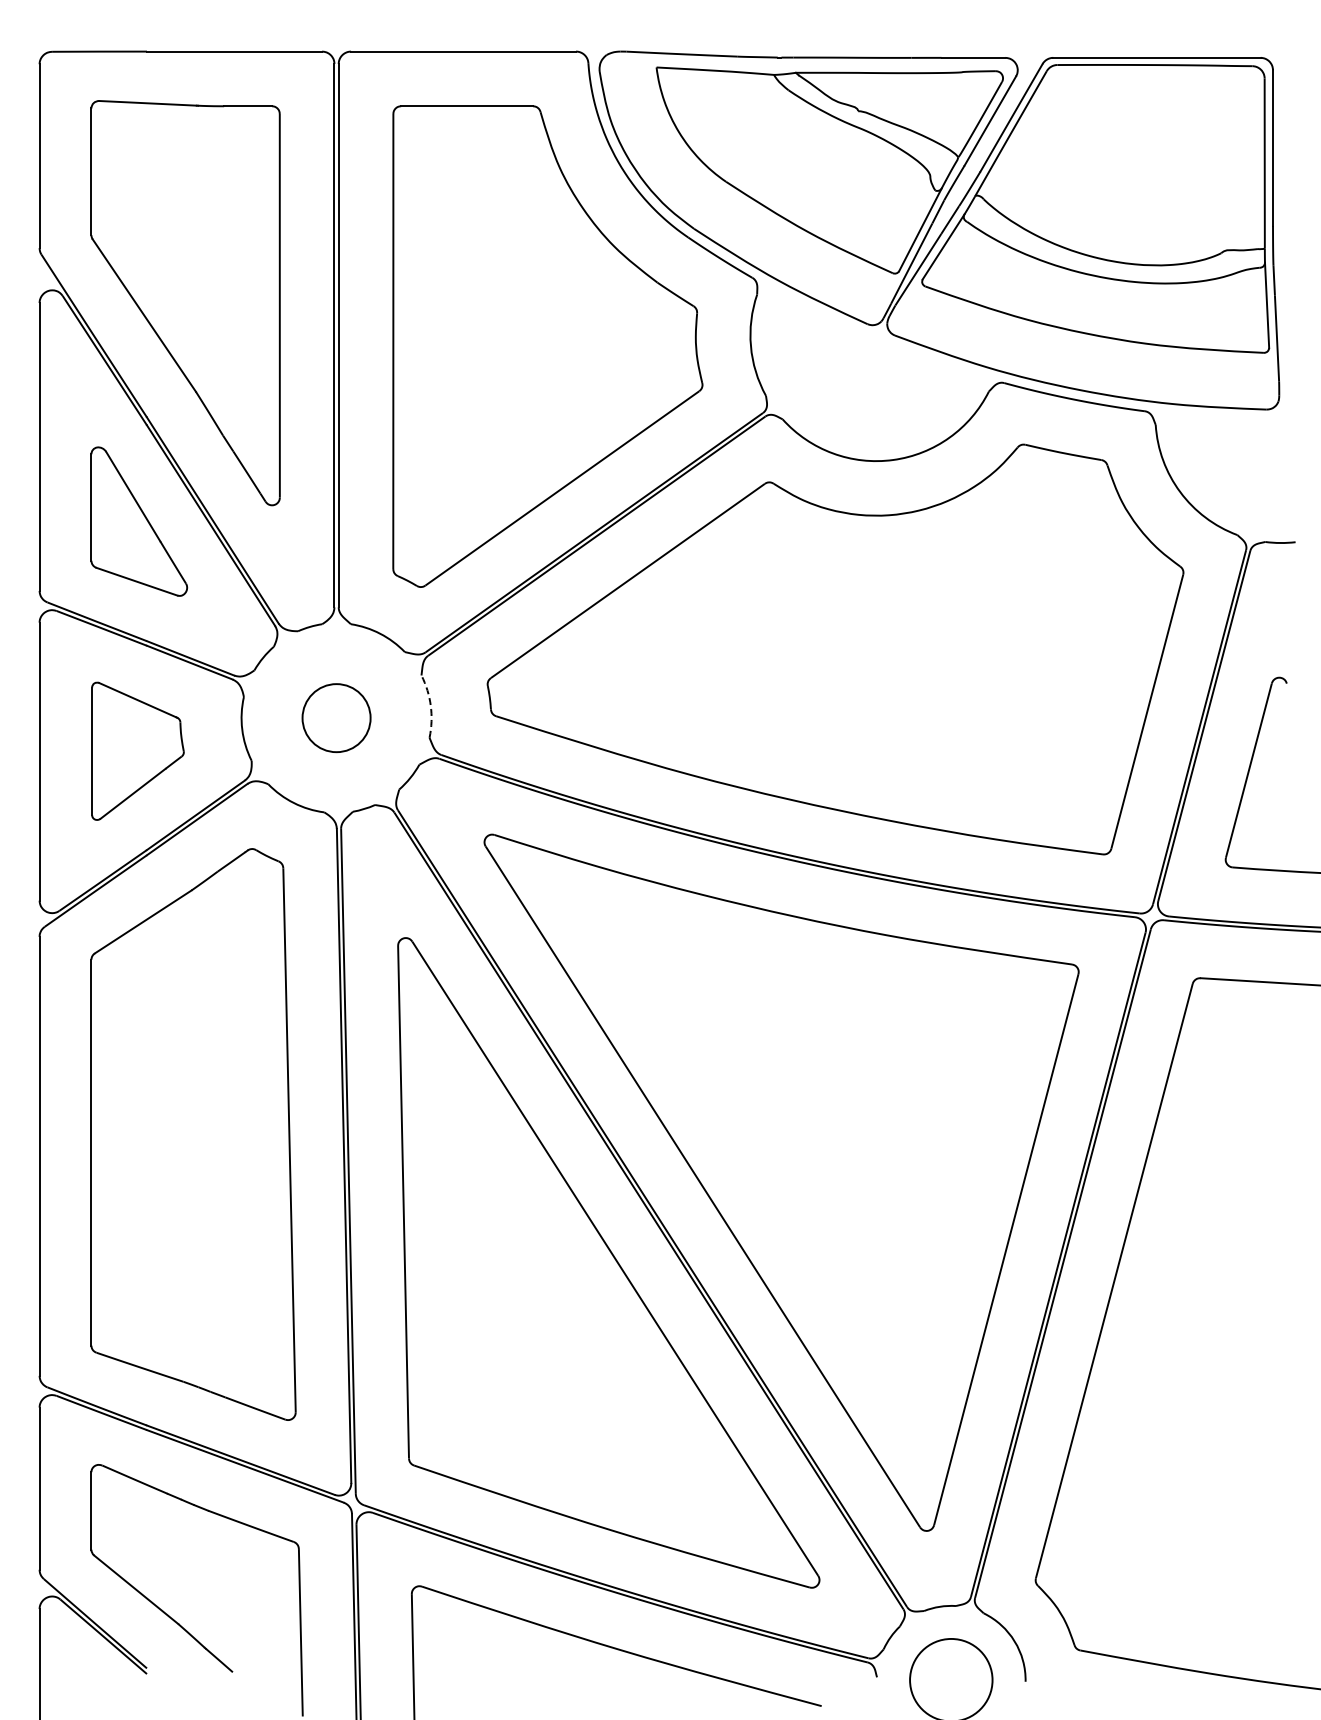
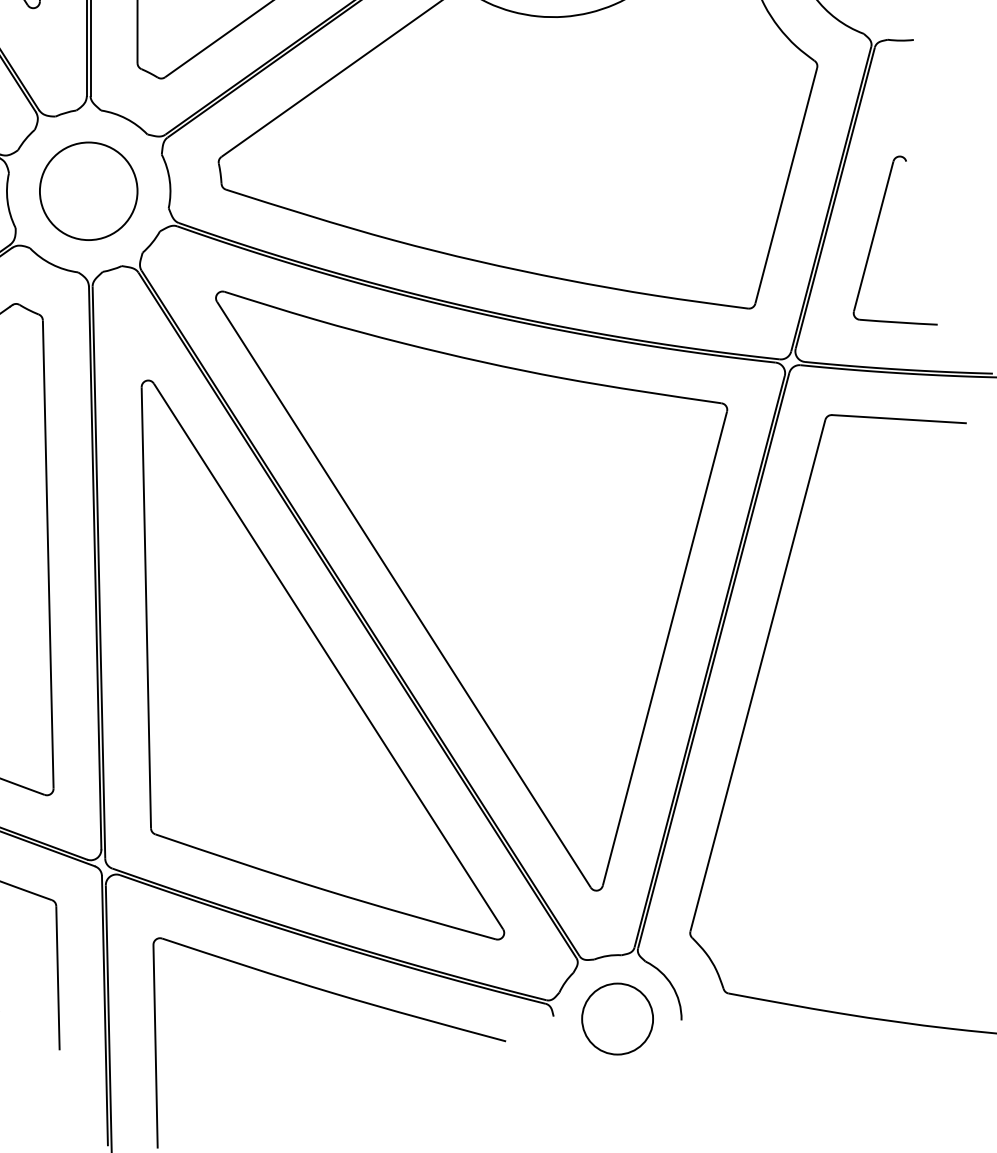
arc: (430, 705) -> (169, 180), dashed -> solid
circle: (336, 717) -> (88, 190), size x1.67

